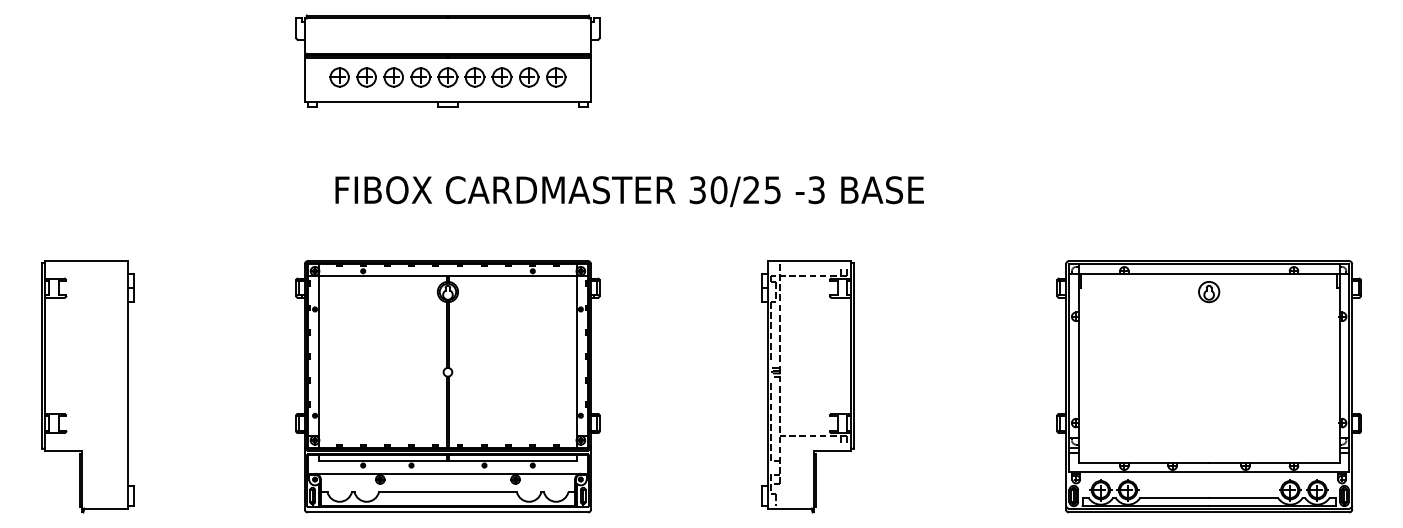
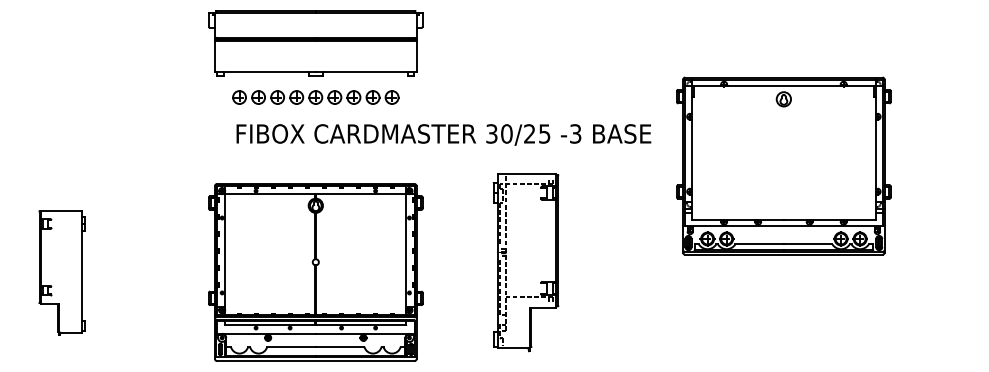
part: (447, 77) -> (315, 97), moved
part: (87, 386) -> (61, 272), size x0.7
part: (807, 386) -> (525, 262), moved
part: (1208, 386) -> (783, 165), moved

